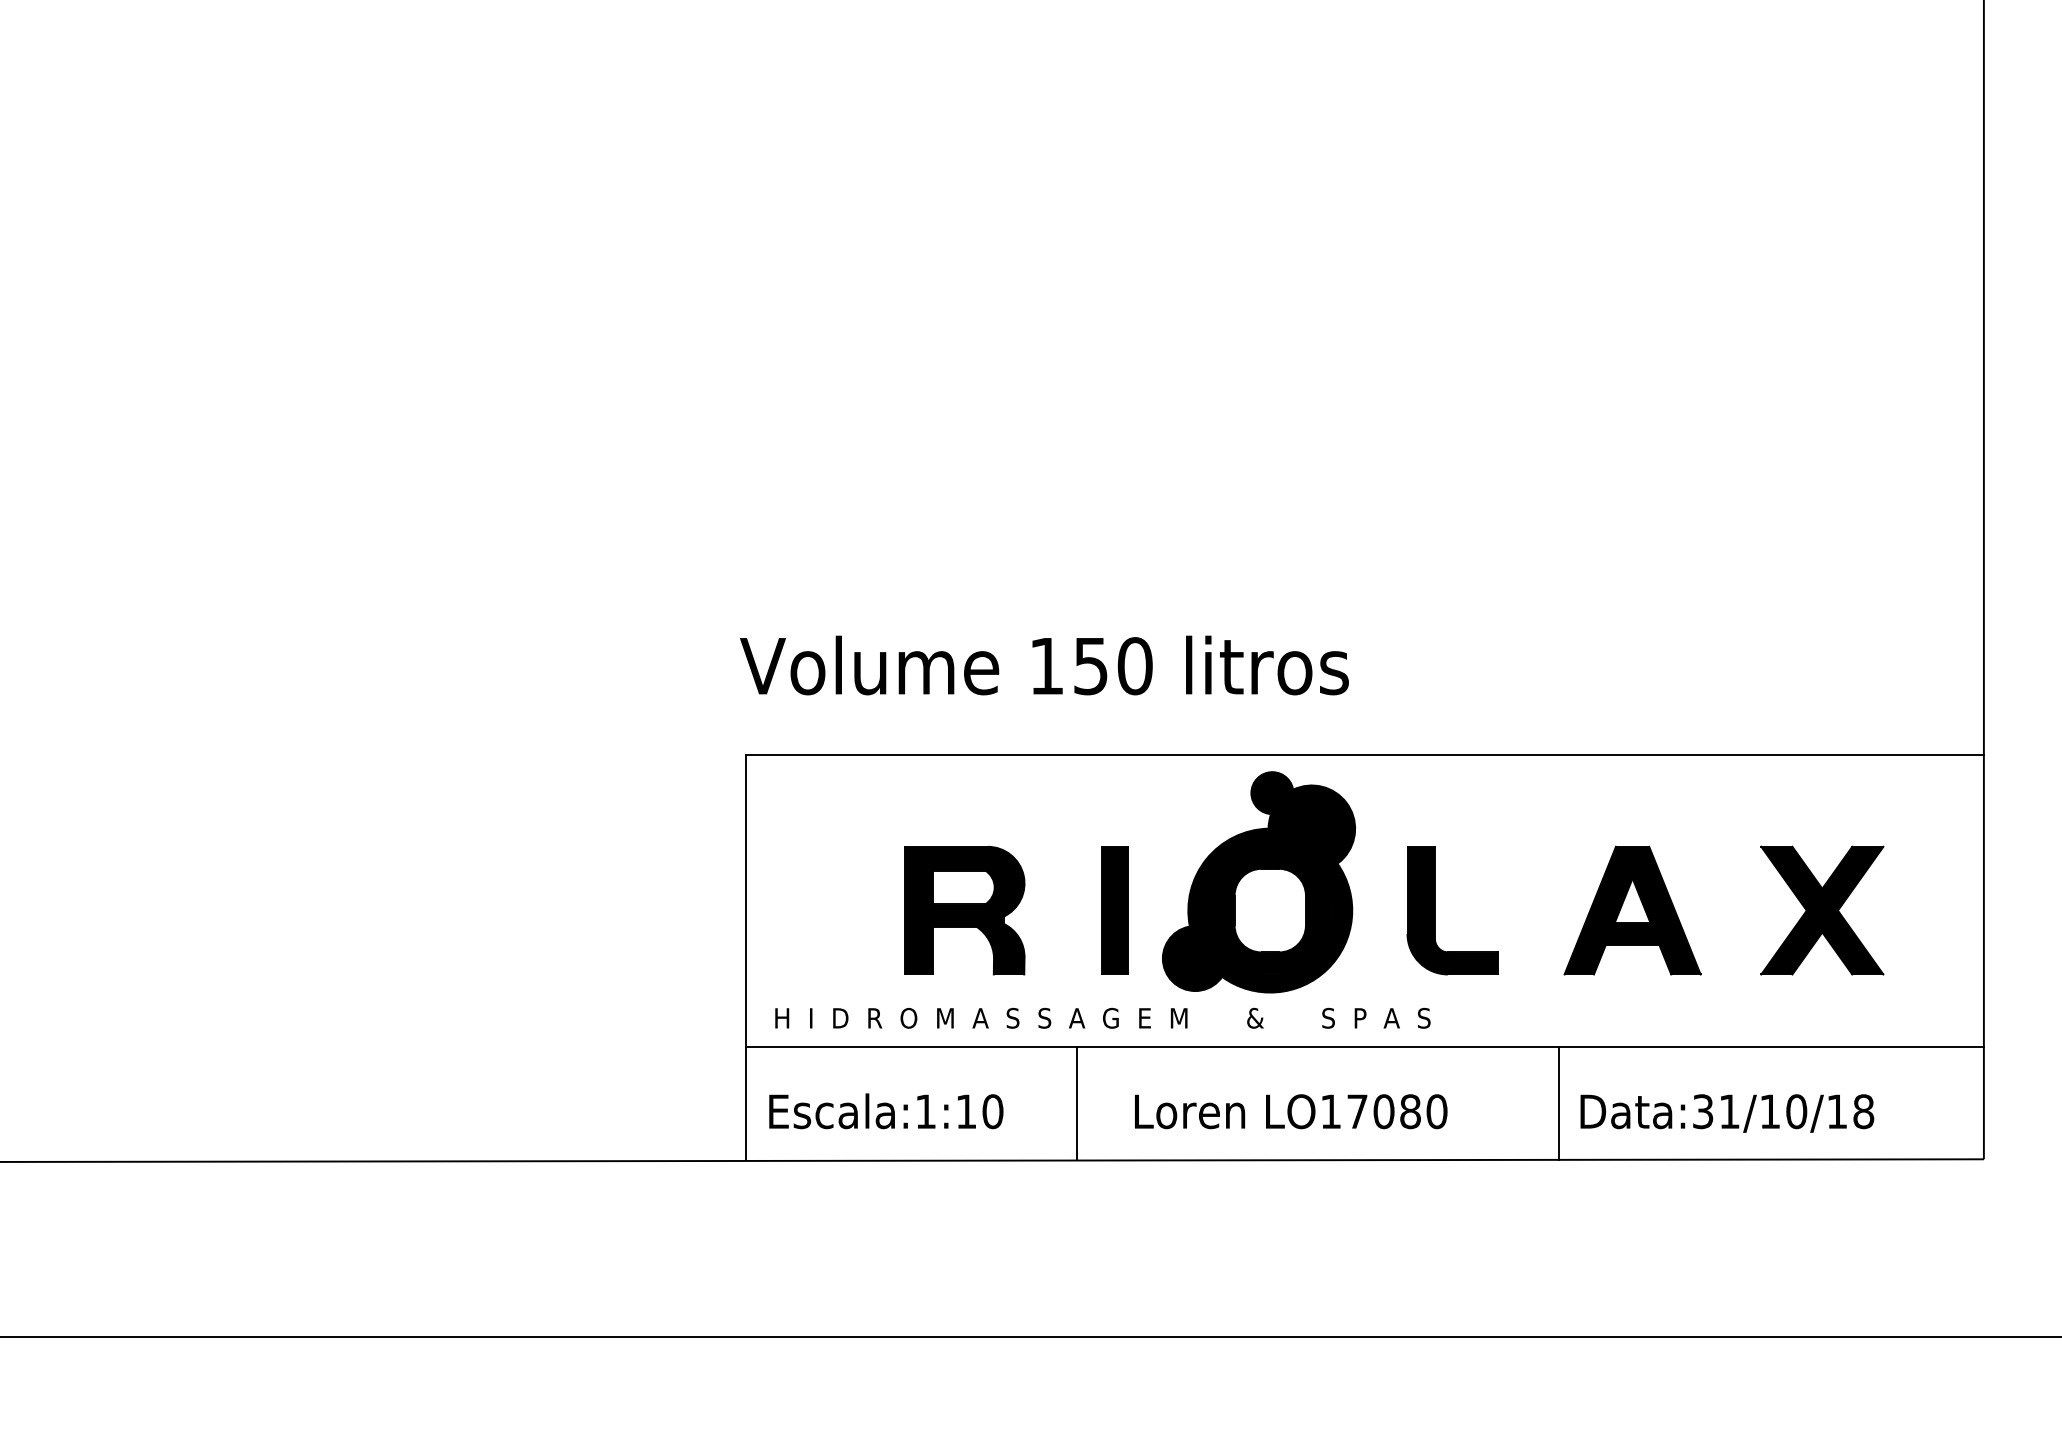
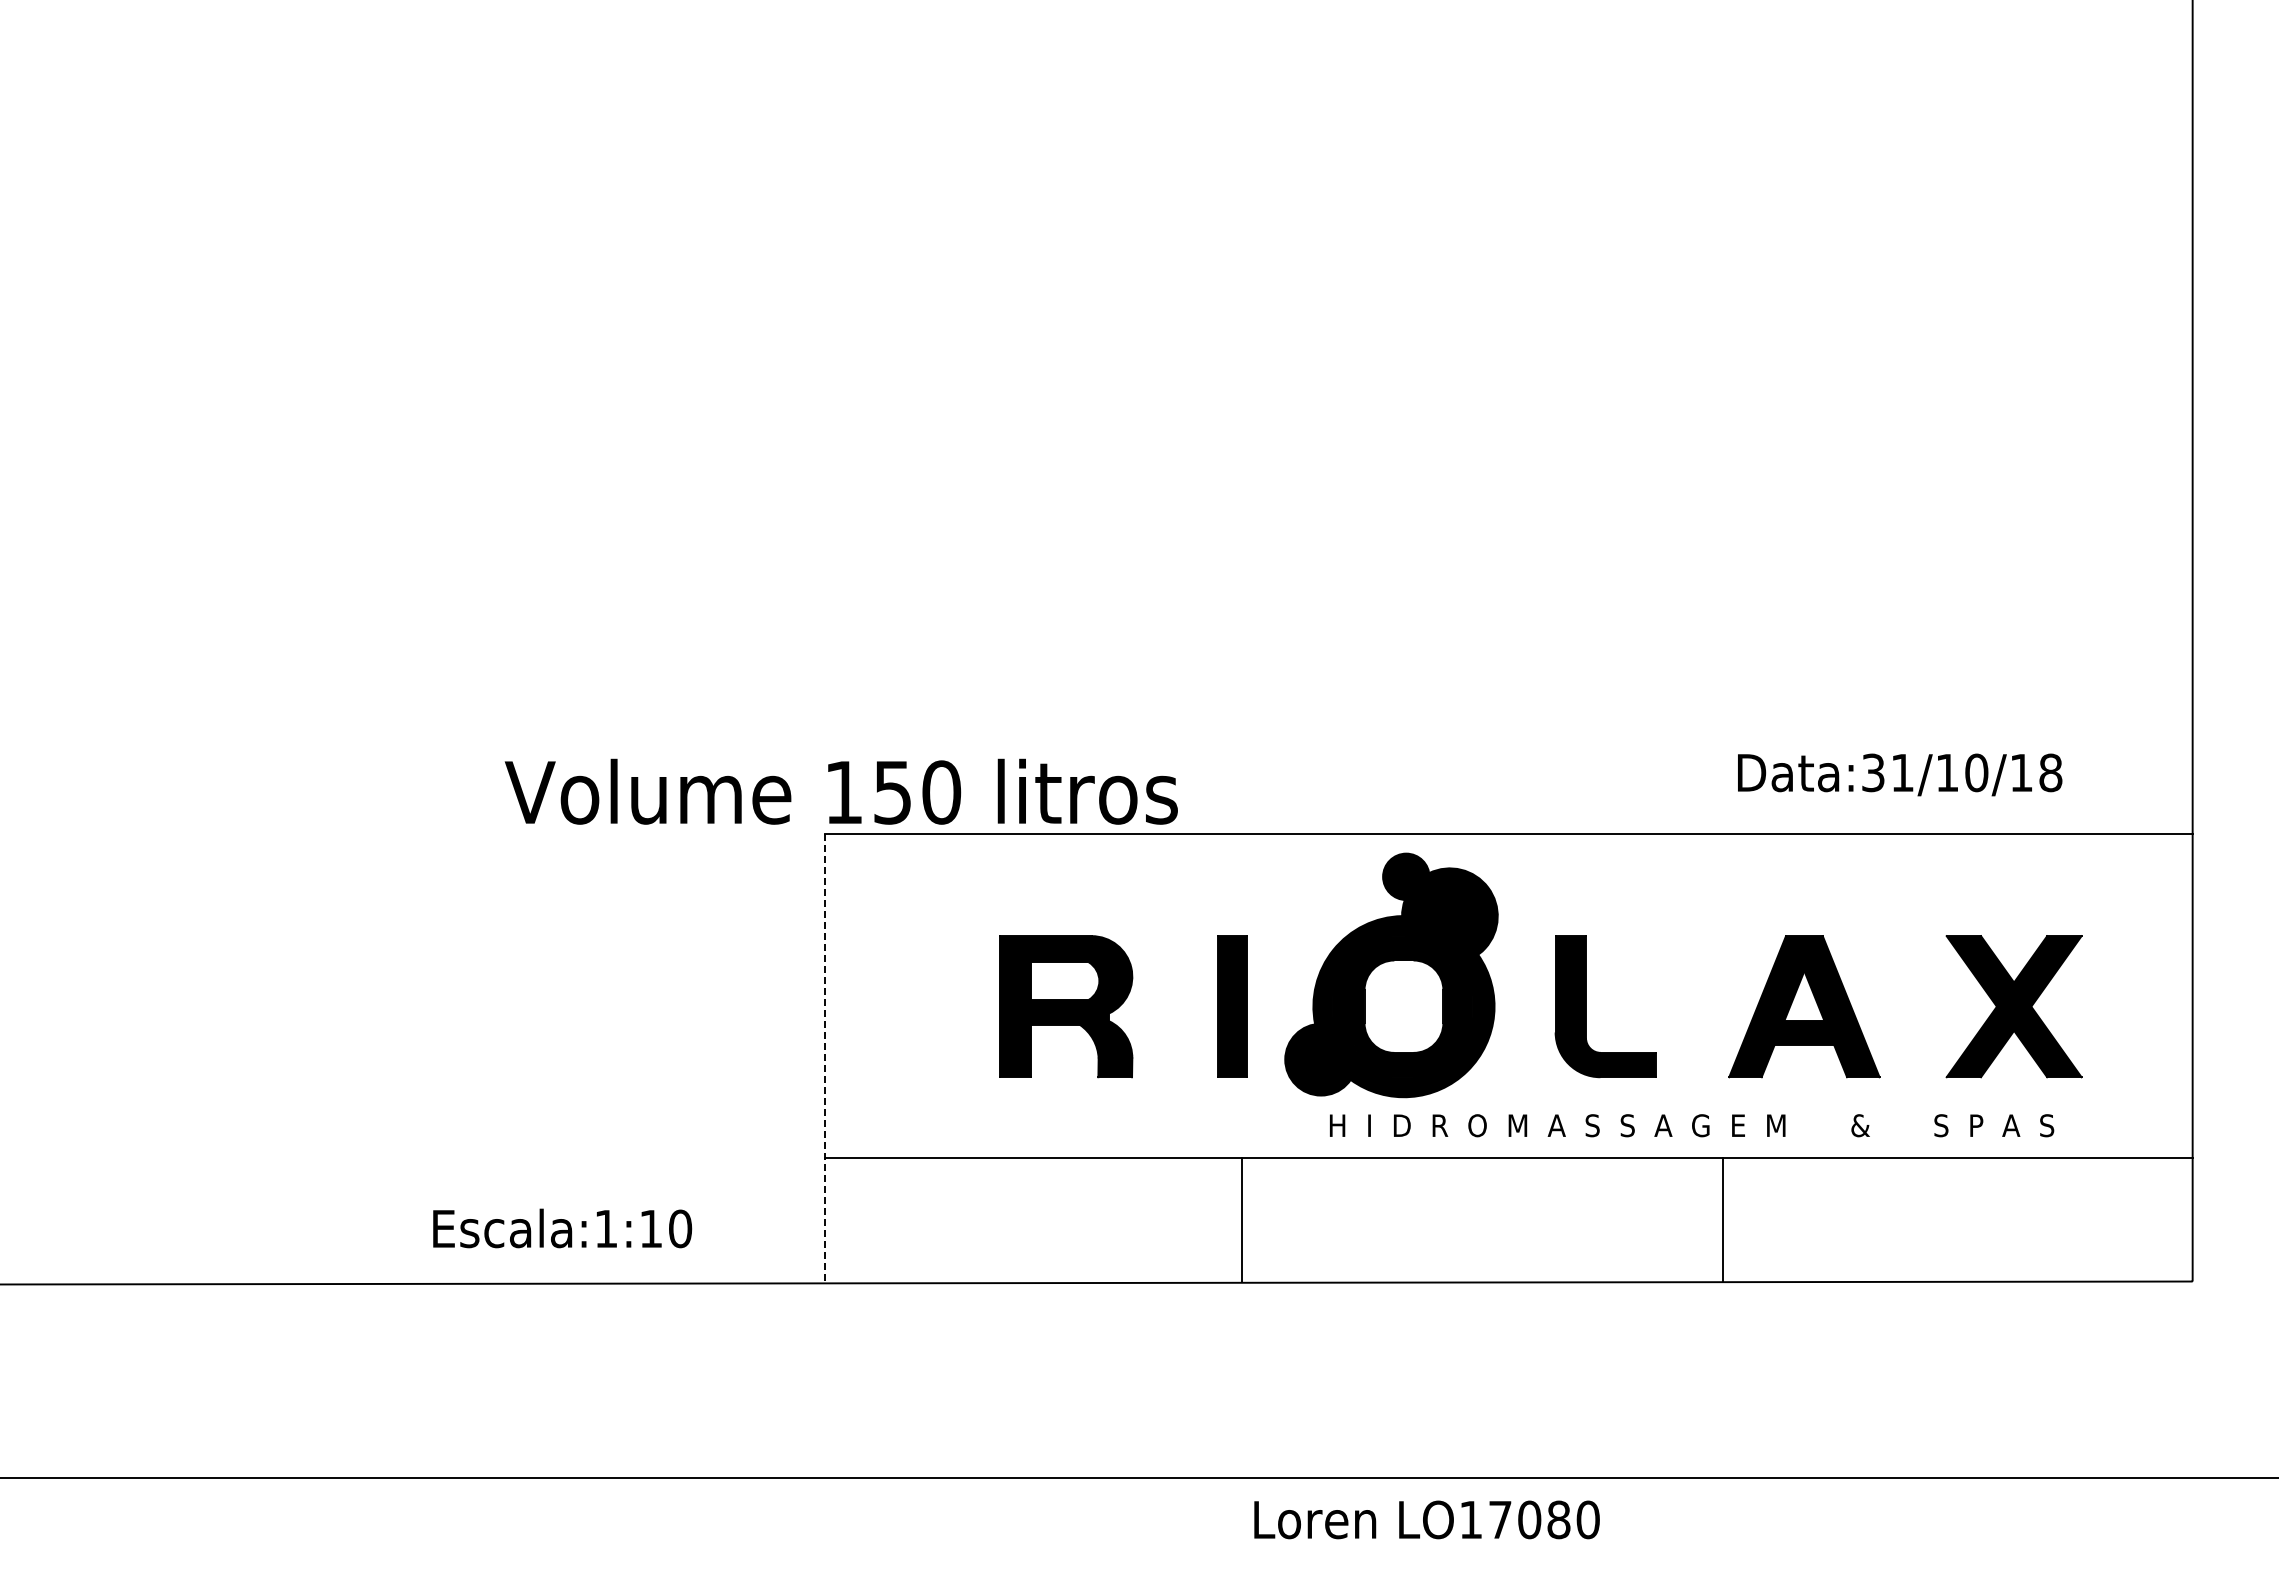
text: (1043, 665) -> (840, 791), moved
line: (745, 957) -> (824, 1058), solid -> dashed
text: (1103, 1018) -> (1692, 1125), moved
line: (1077, 1103) -> (1241, 1219), moved
text: (886, 1111) -> (562, 1228), moved
text: (1290, 1111) -> (1426, 1519), moved
text: (1727, 1113) -> (1900, 774), moved

